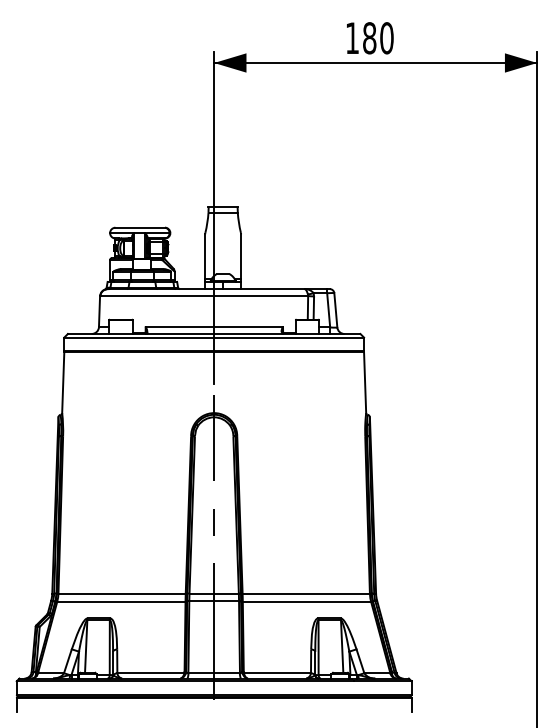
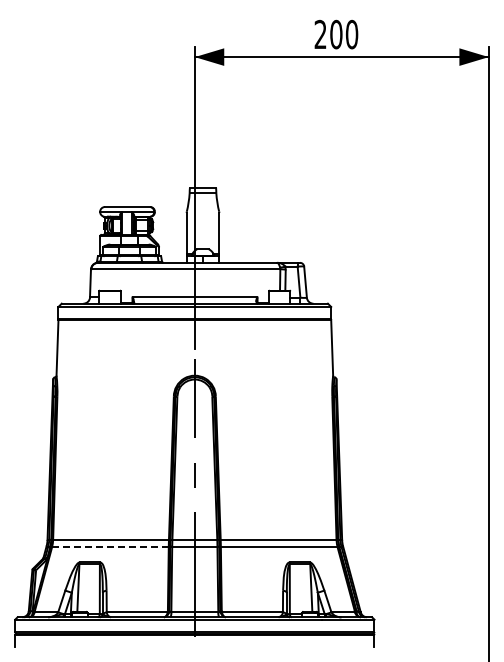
text: (361, 37) -> (328, 33), 180 -> 200
line: (120, 601) -> (109, 547), solid -> dashed

